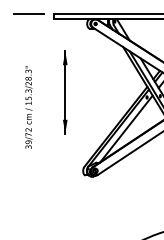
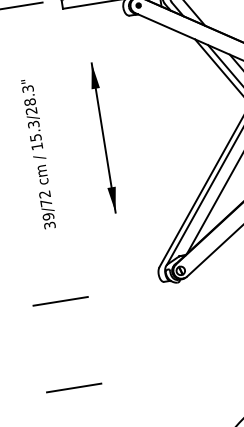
text: (28, 107) -> (38, 154), moved
line: (27, 177) -> (60, 302), added
line: (27, 225) -> (73, 388), added

